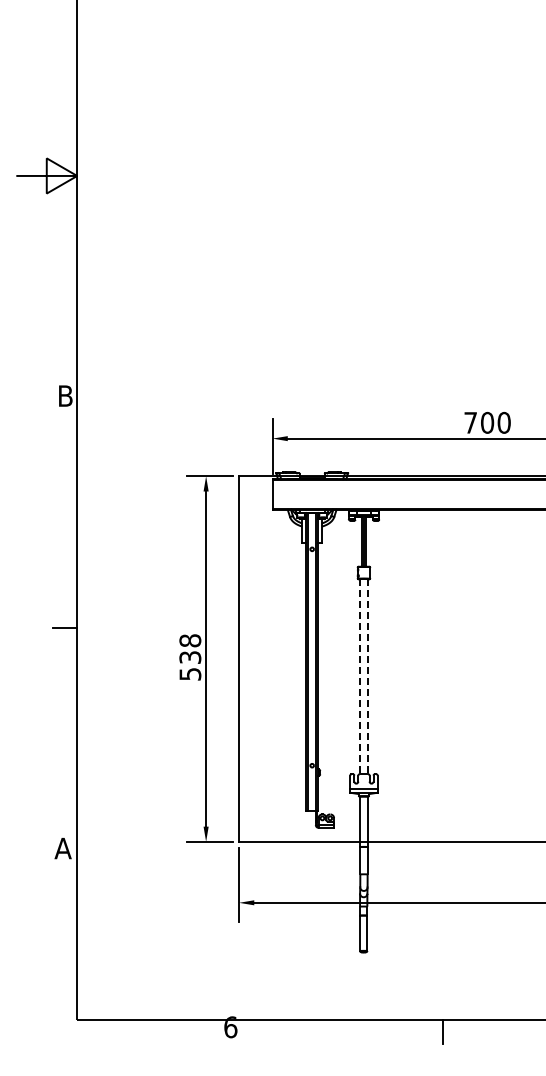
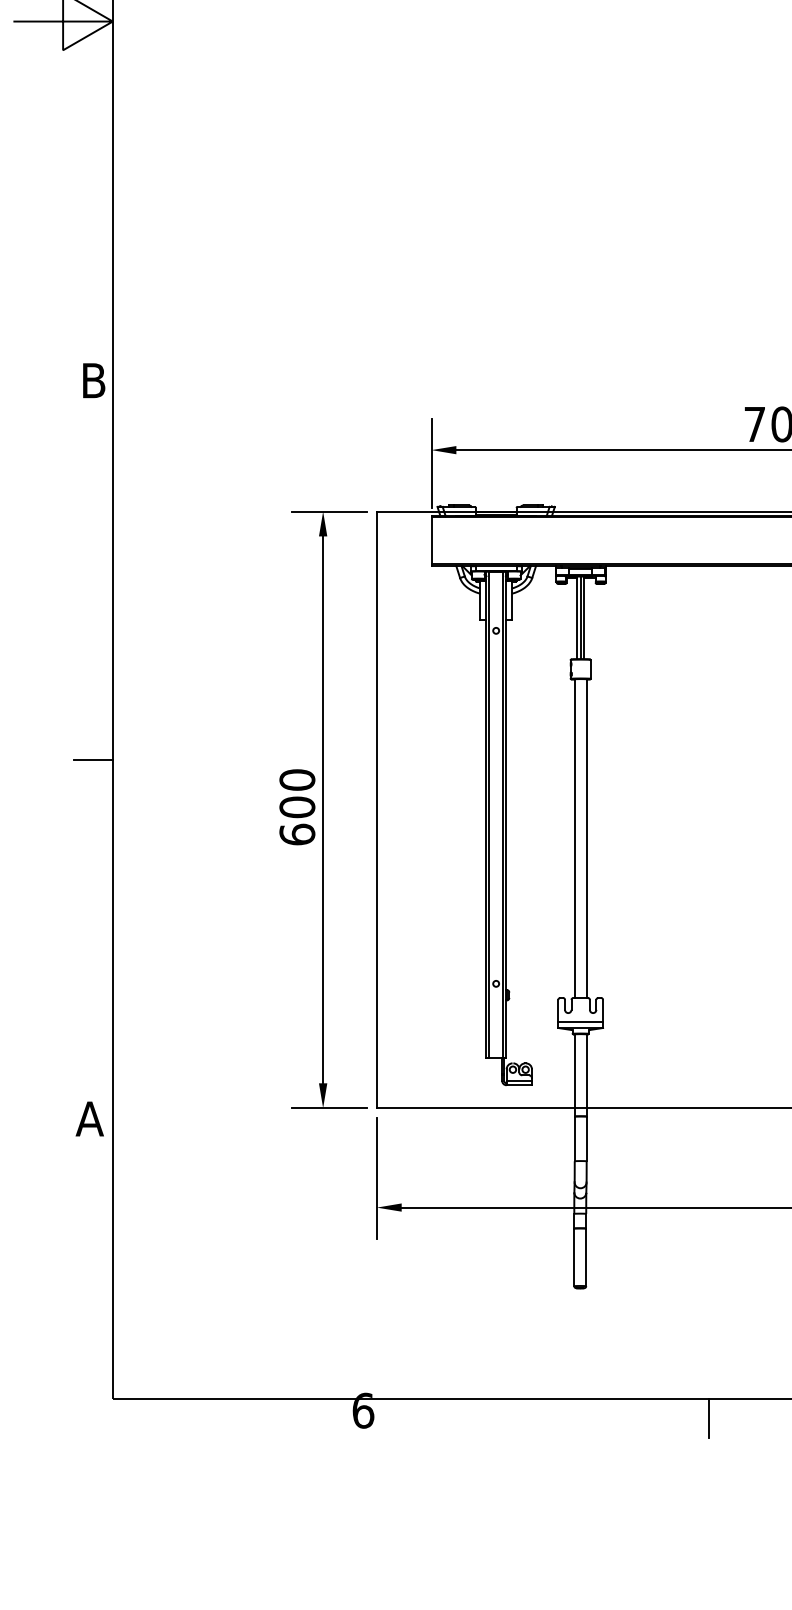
text: (190, 657) -> (297, 807), 538 -> 600
line: (360, 676) -> (575, 838), dashed -> solid
line: (367, 676) -> (586, 838), dashed -> solid

